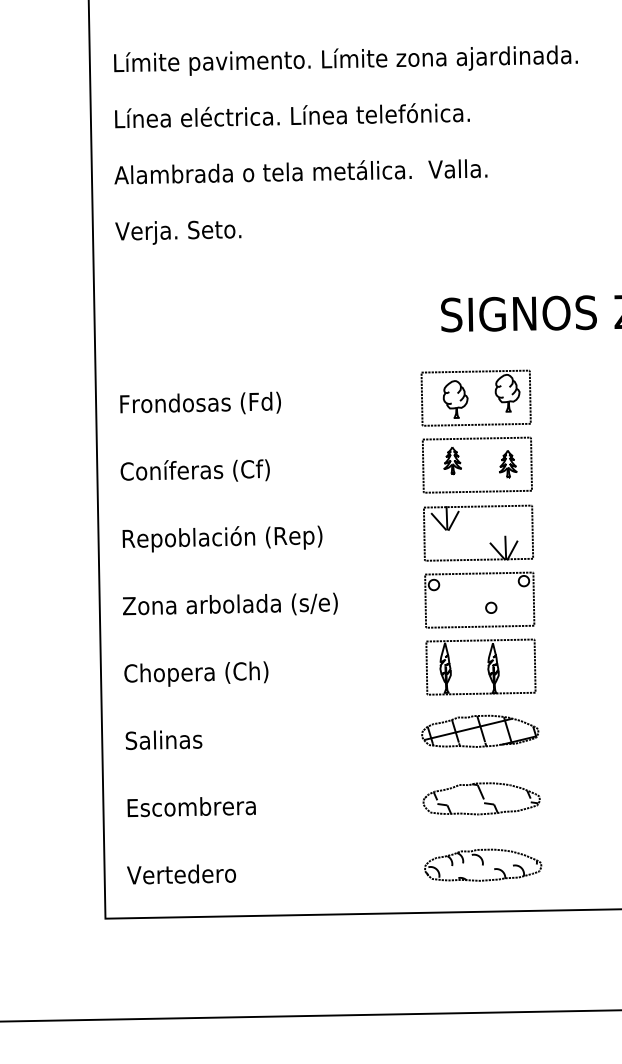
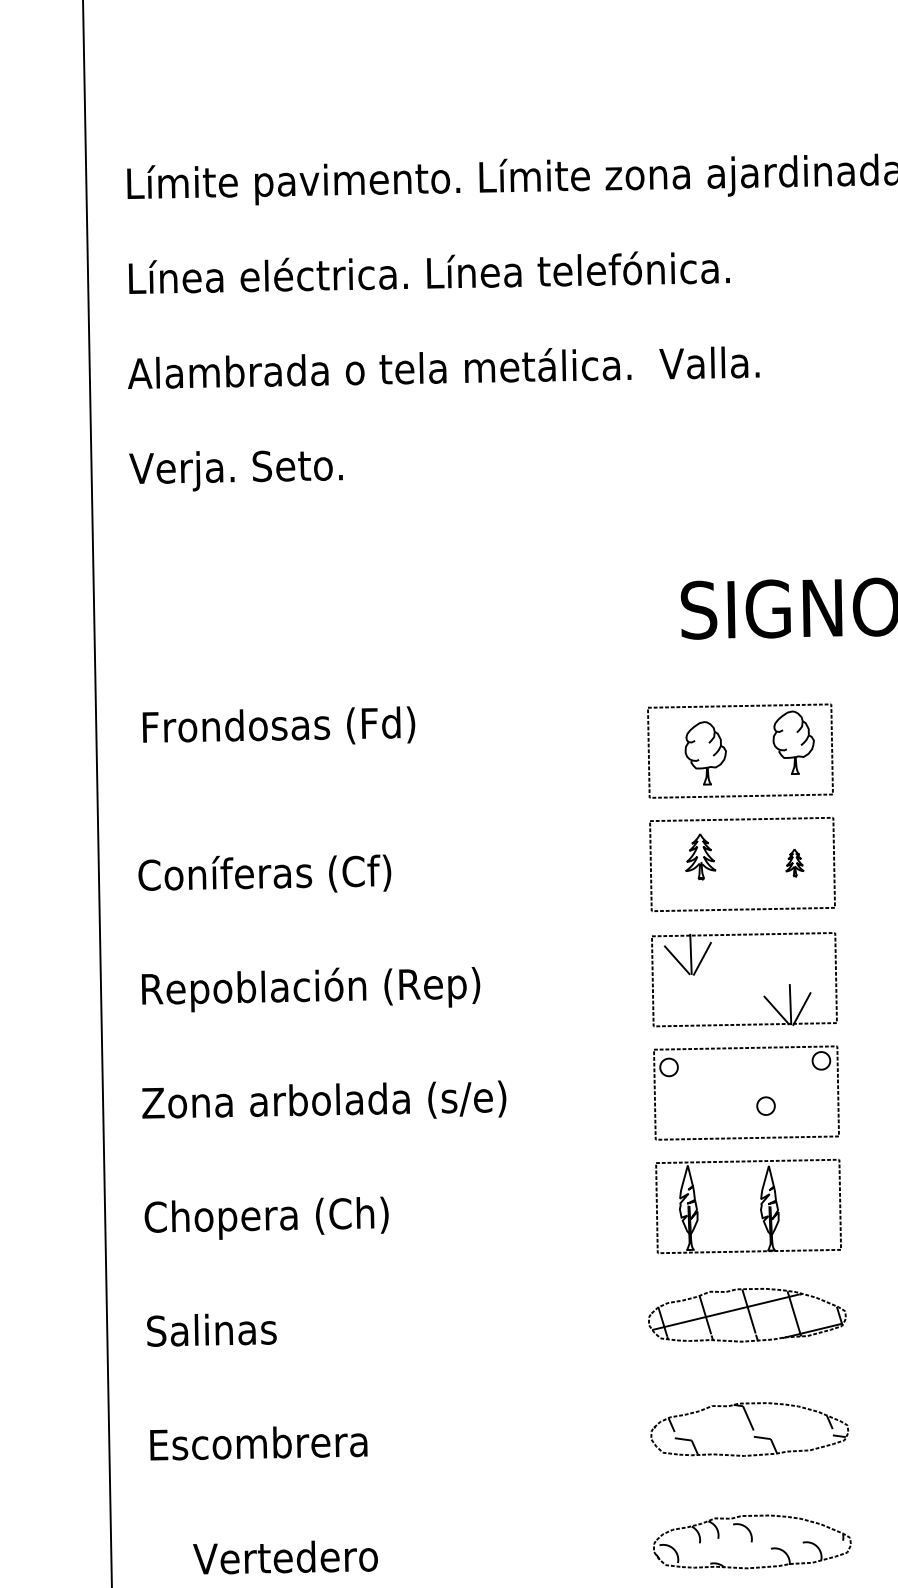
text: (200, 402) -> (278, 724), moved
part: (508, 464) -> (795, 863), size x0.6
text: (181, 874) -> (285, 1557), moved

